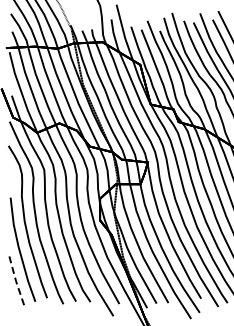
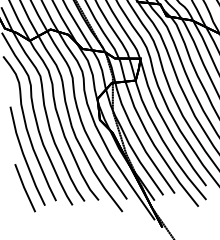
line: (16, 282) -> (24, 188), dashed -> solid

